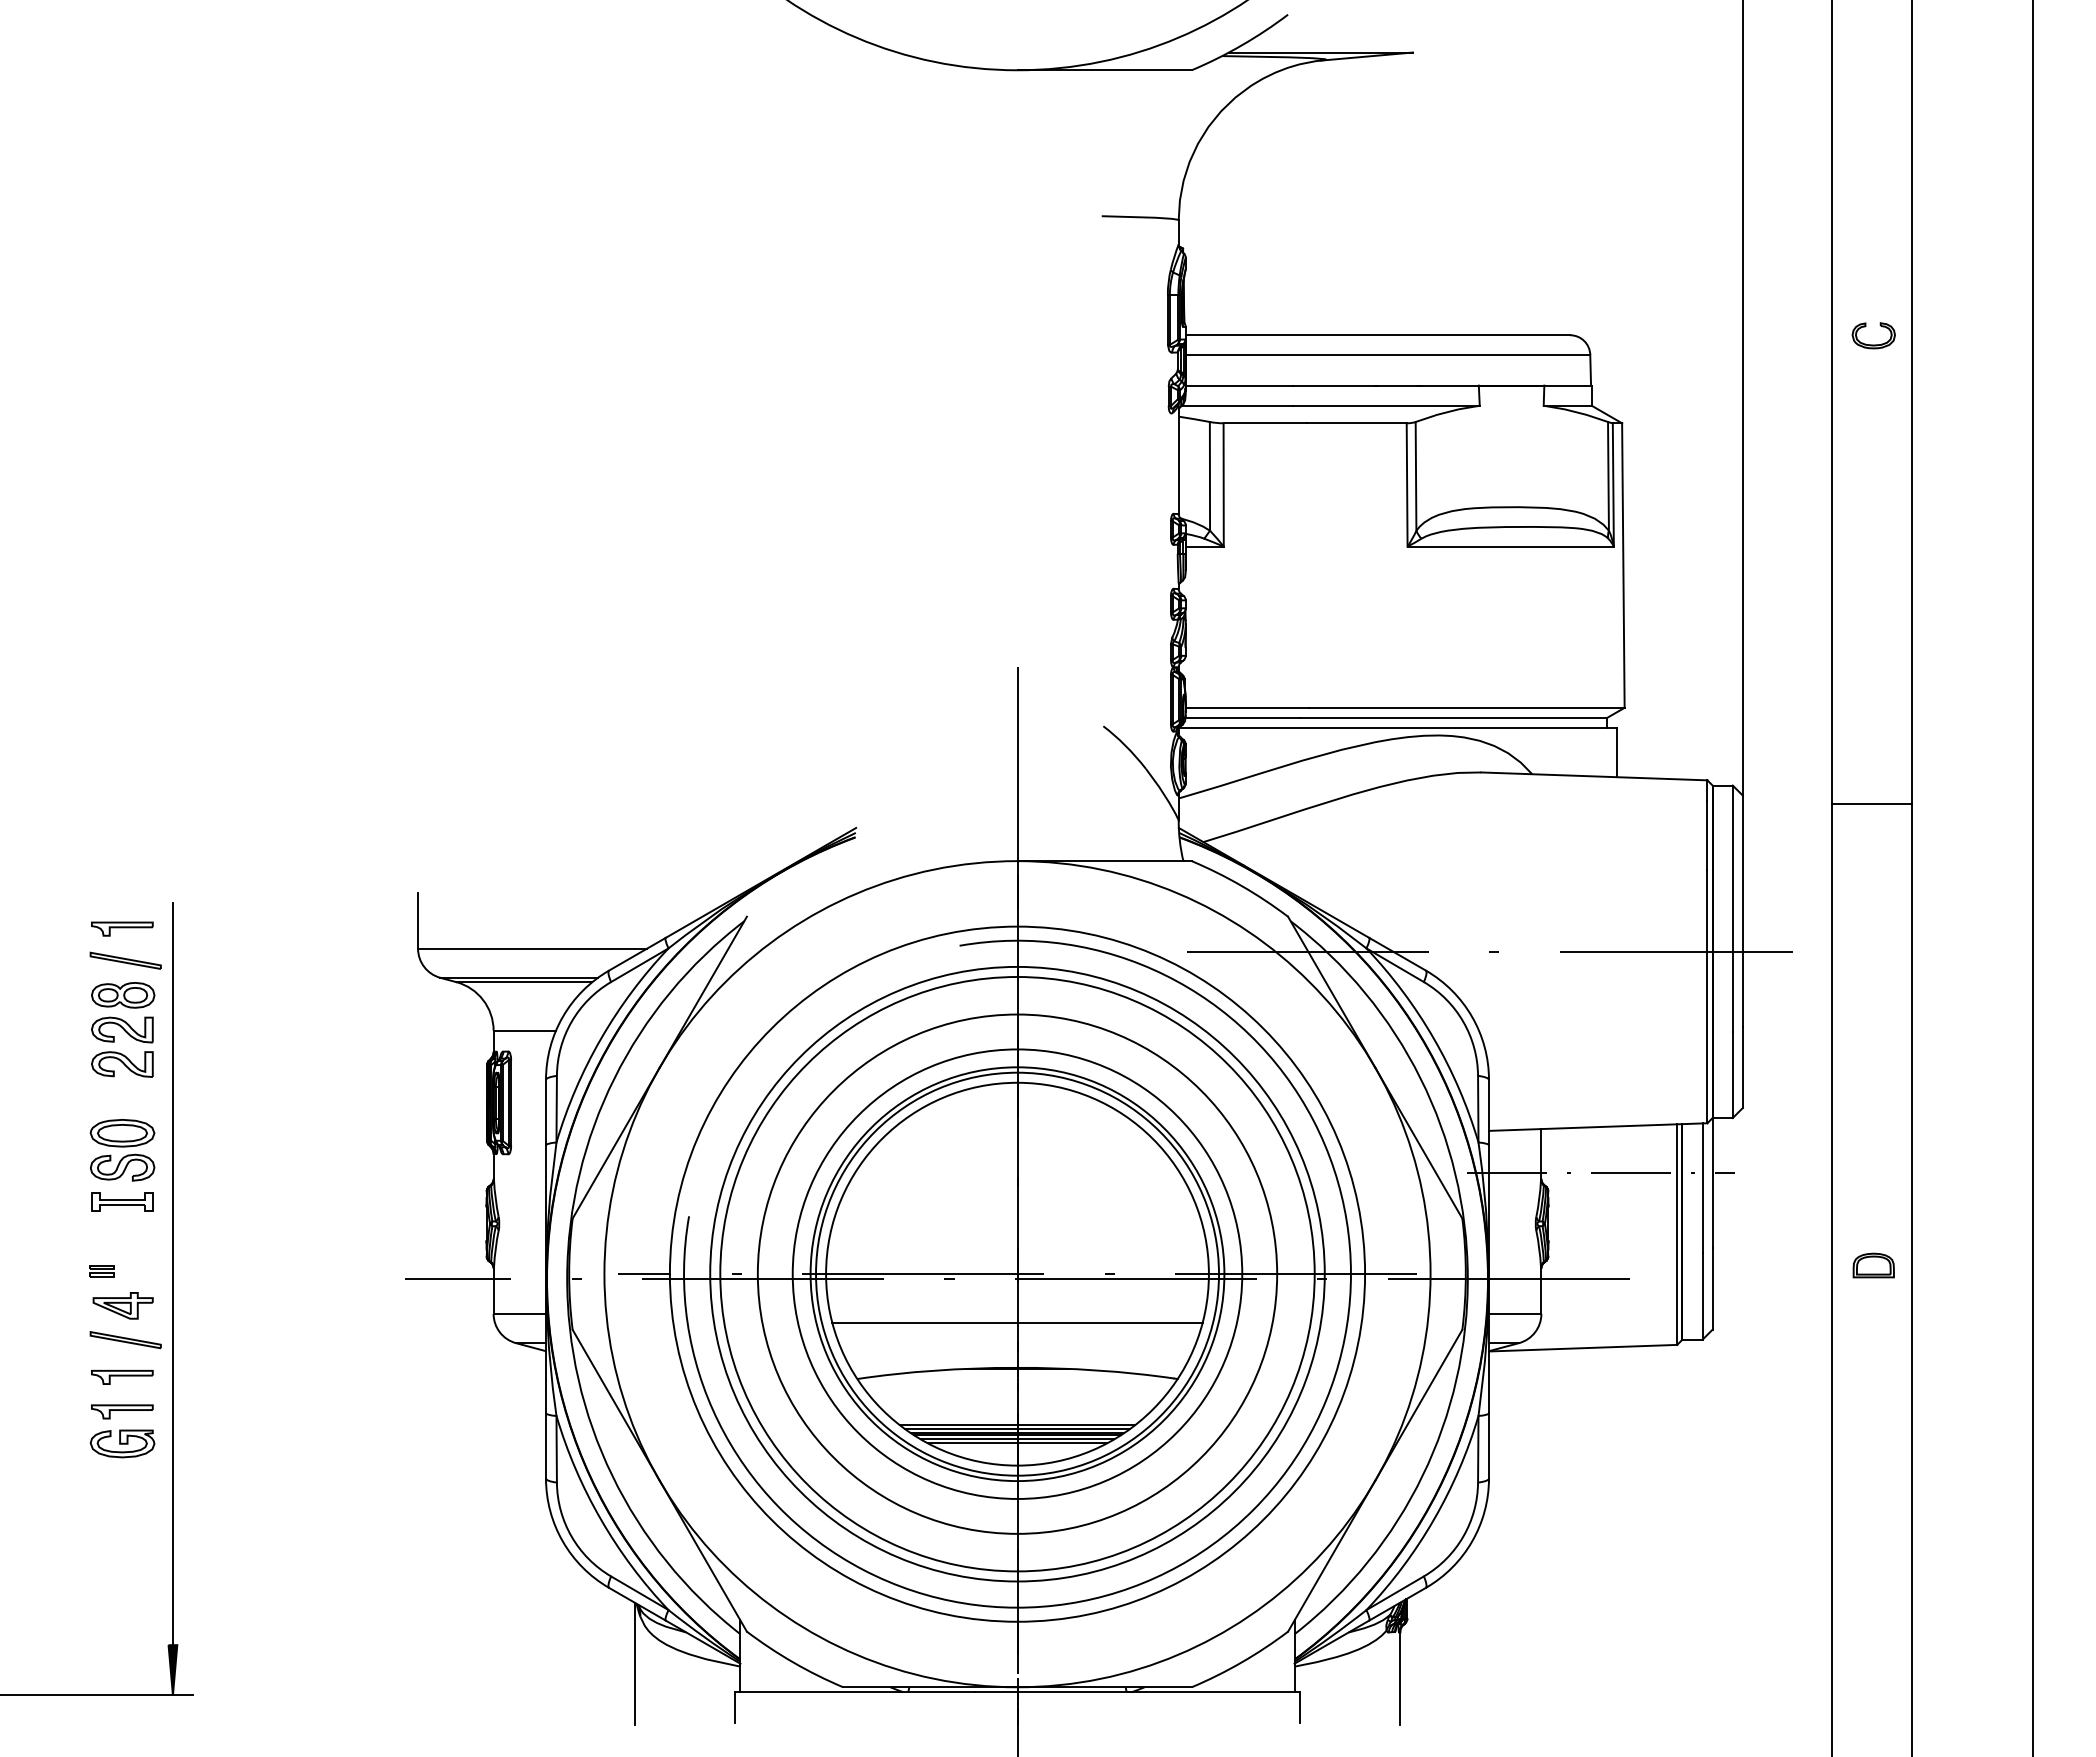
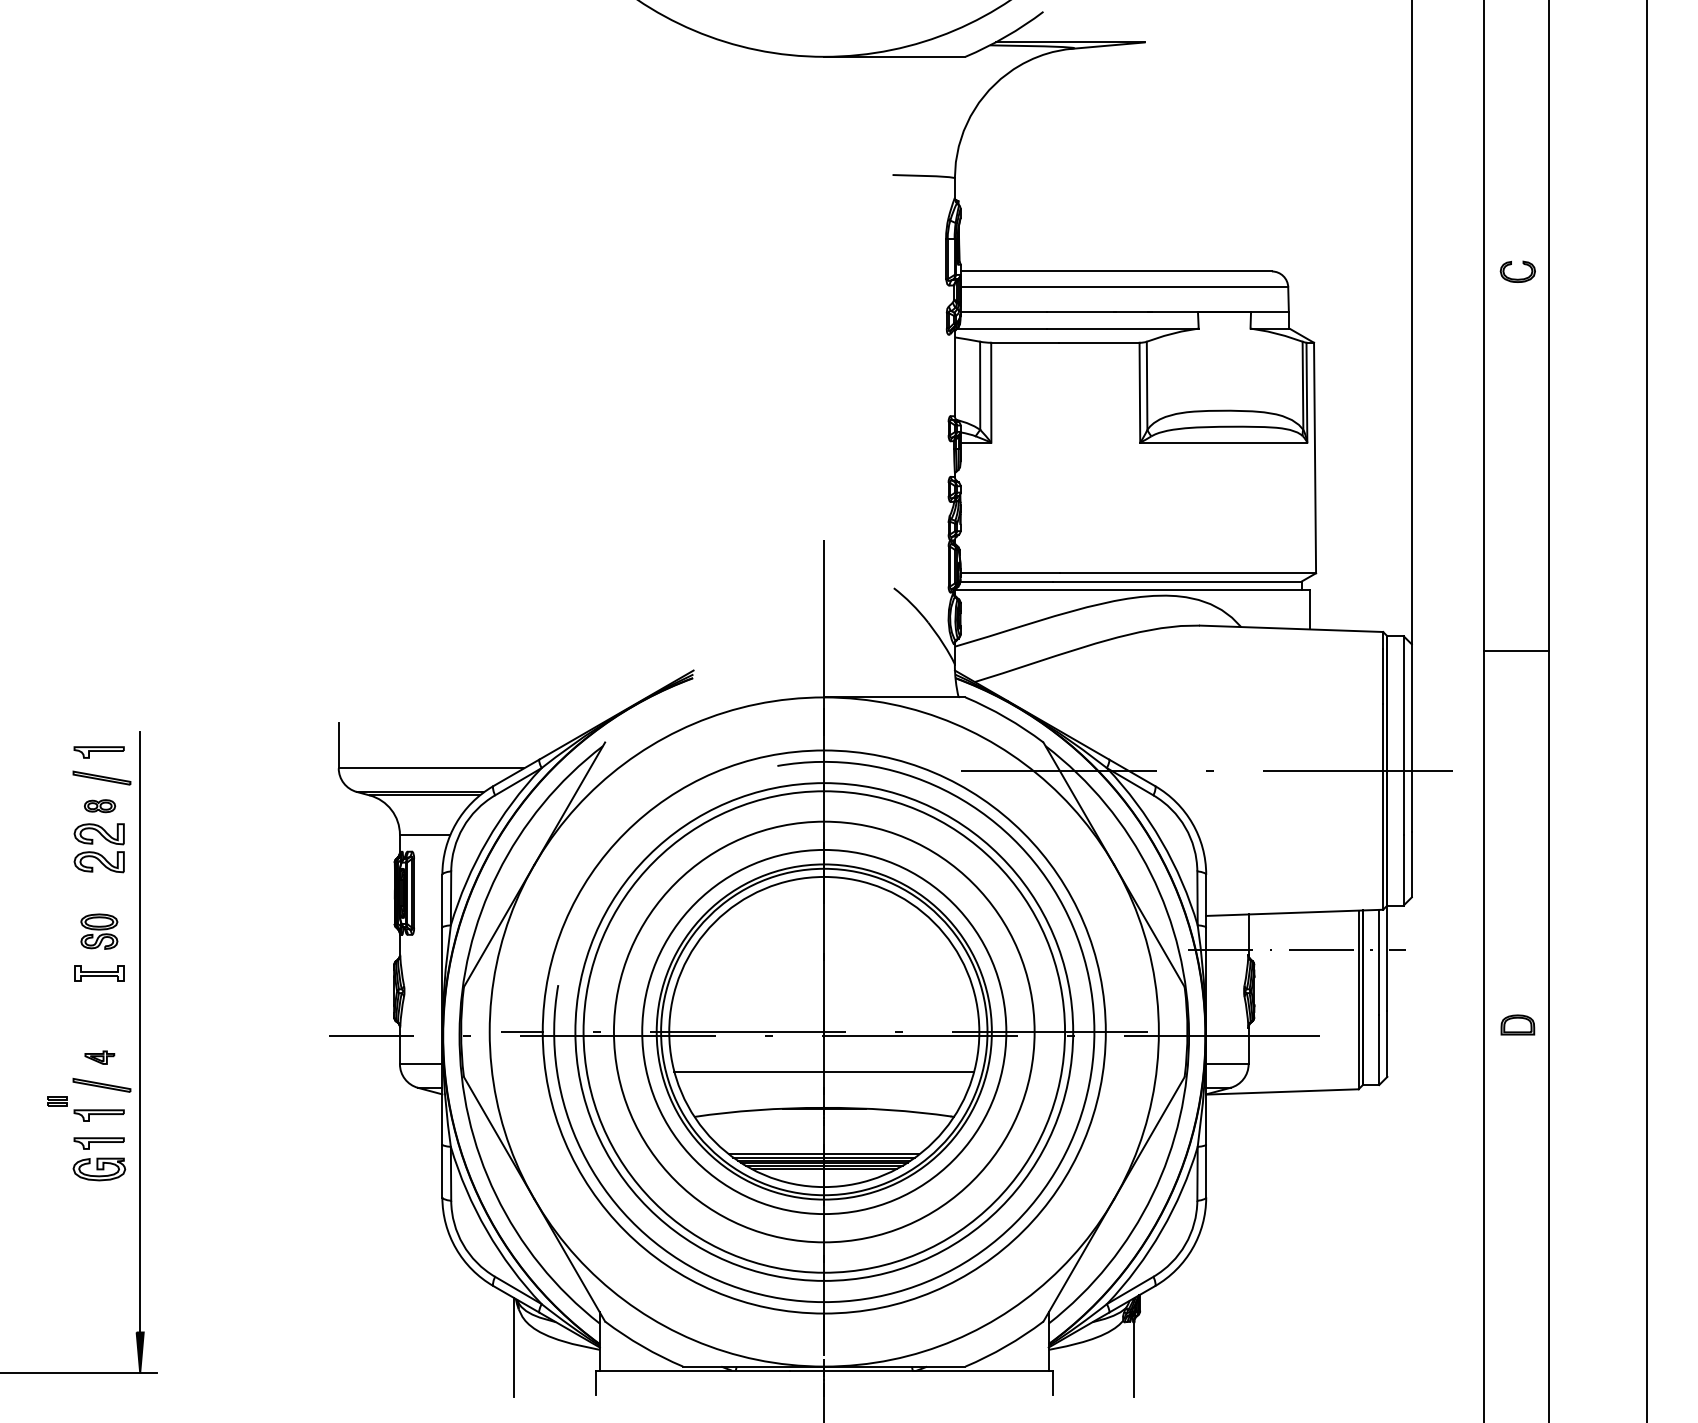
part: (123, 995) -> (100, 806), size x0.6
part: (122, 1150) -> (99, 931), size x0.7
part: (101, 1271) -> (57, 1101), moved
part: (122, 1305) -> (99, 1057), size x0.6

